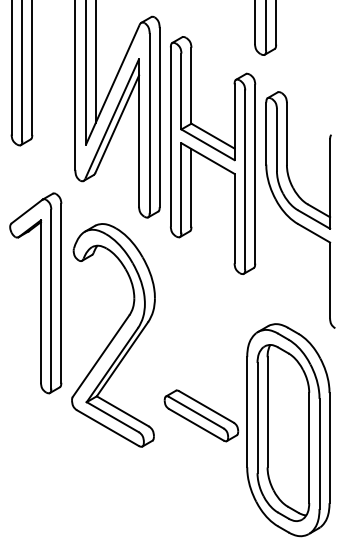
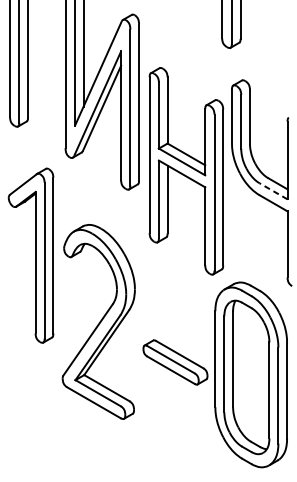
part: (213, 155) -> (186, 171), moved
line: (313, 219) -> (273, 191), solid -> dashed
part: (113, 335) -> (98, 322), moved

